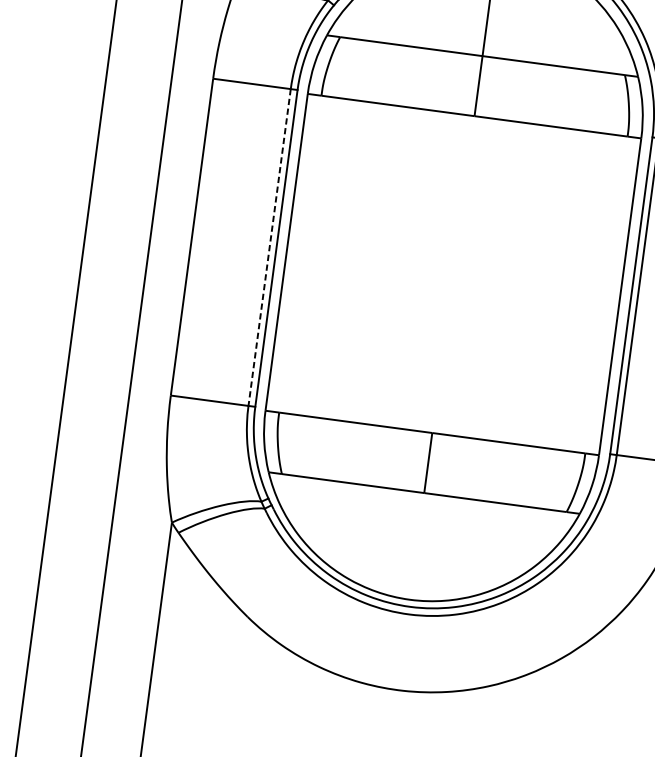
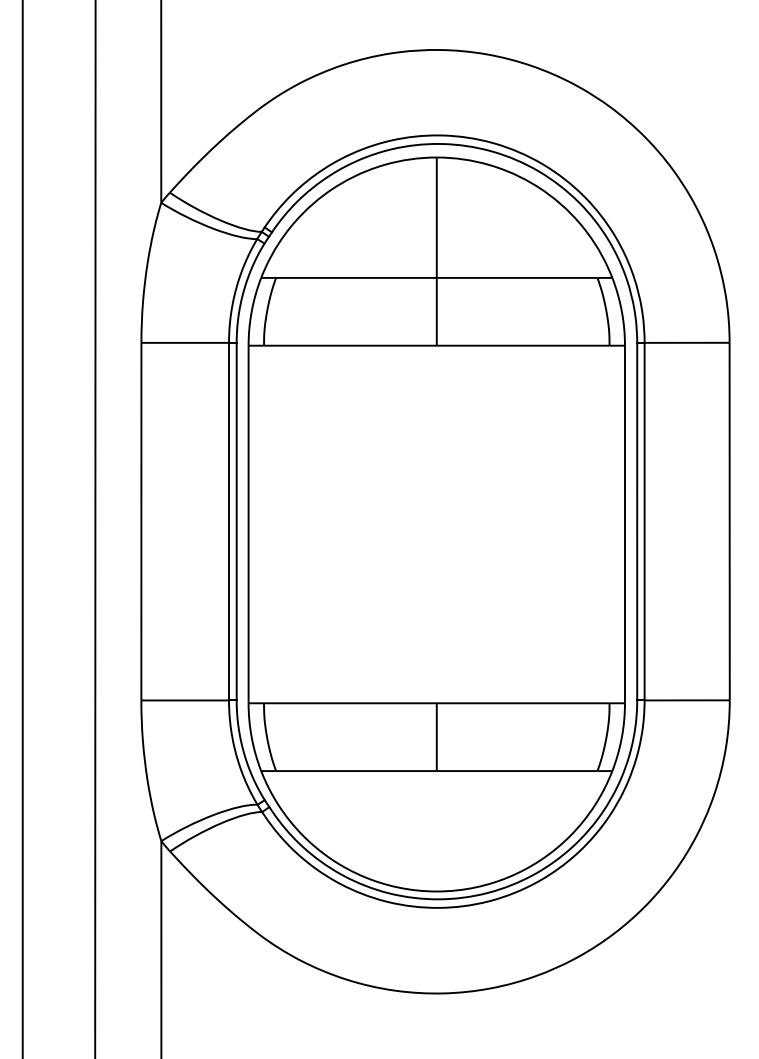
line: (270, 247) -> (229, 521), dashed -> solid

